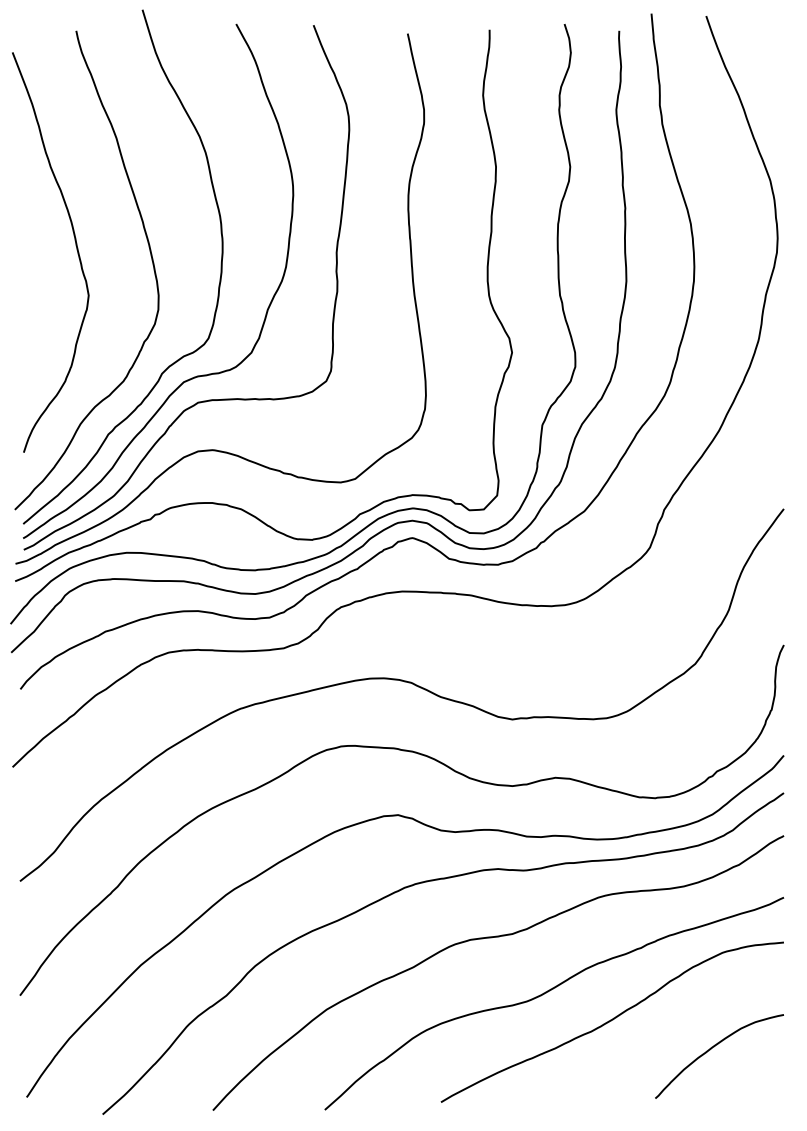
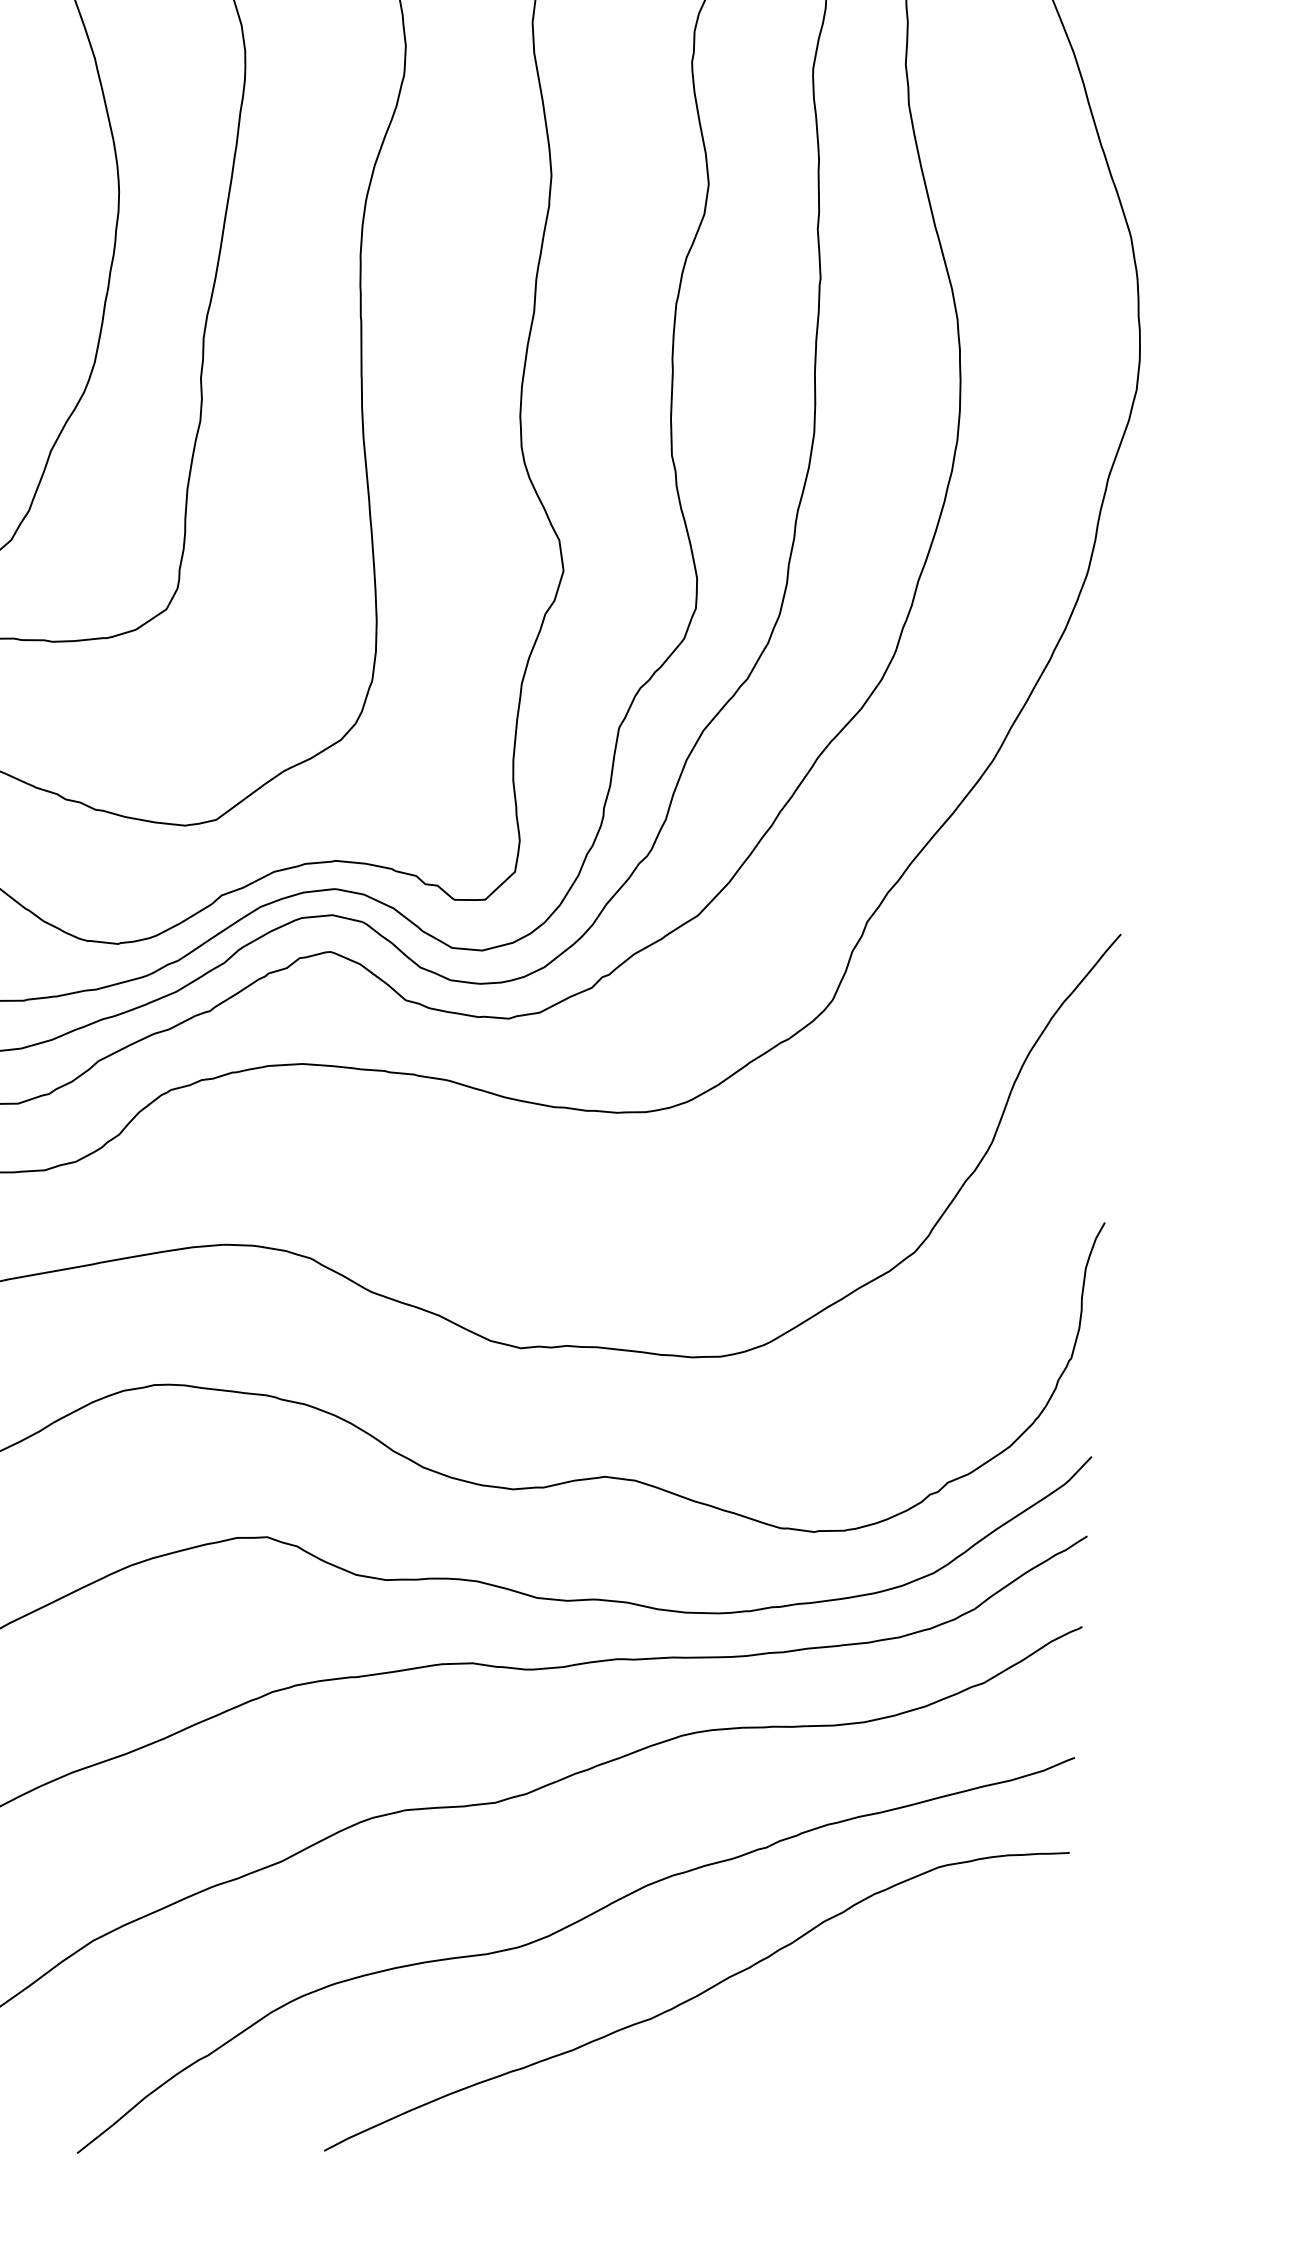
curve: (714, 1047) -> (910, 2067), removed

